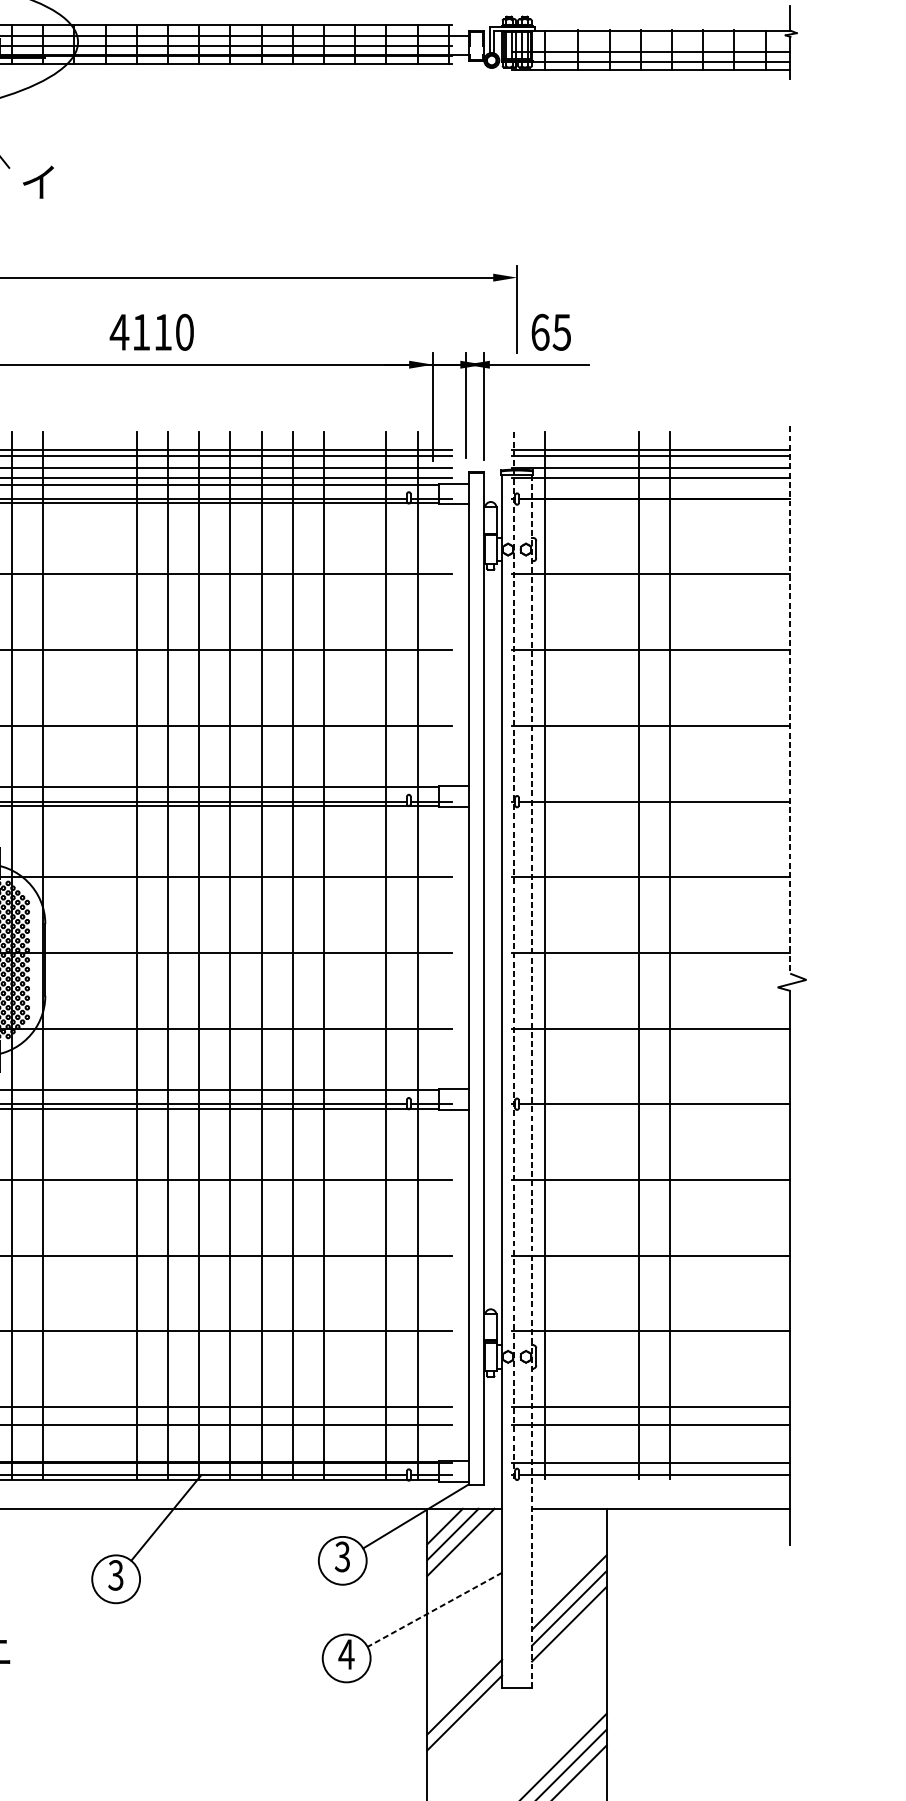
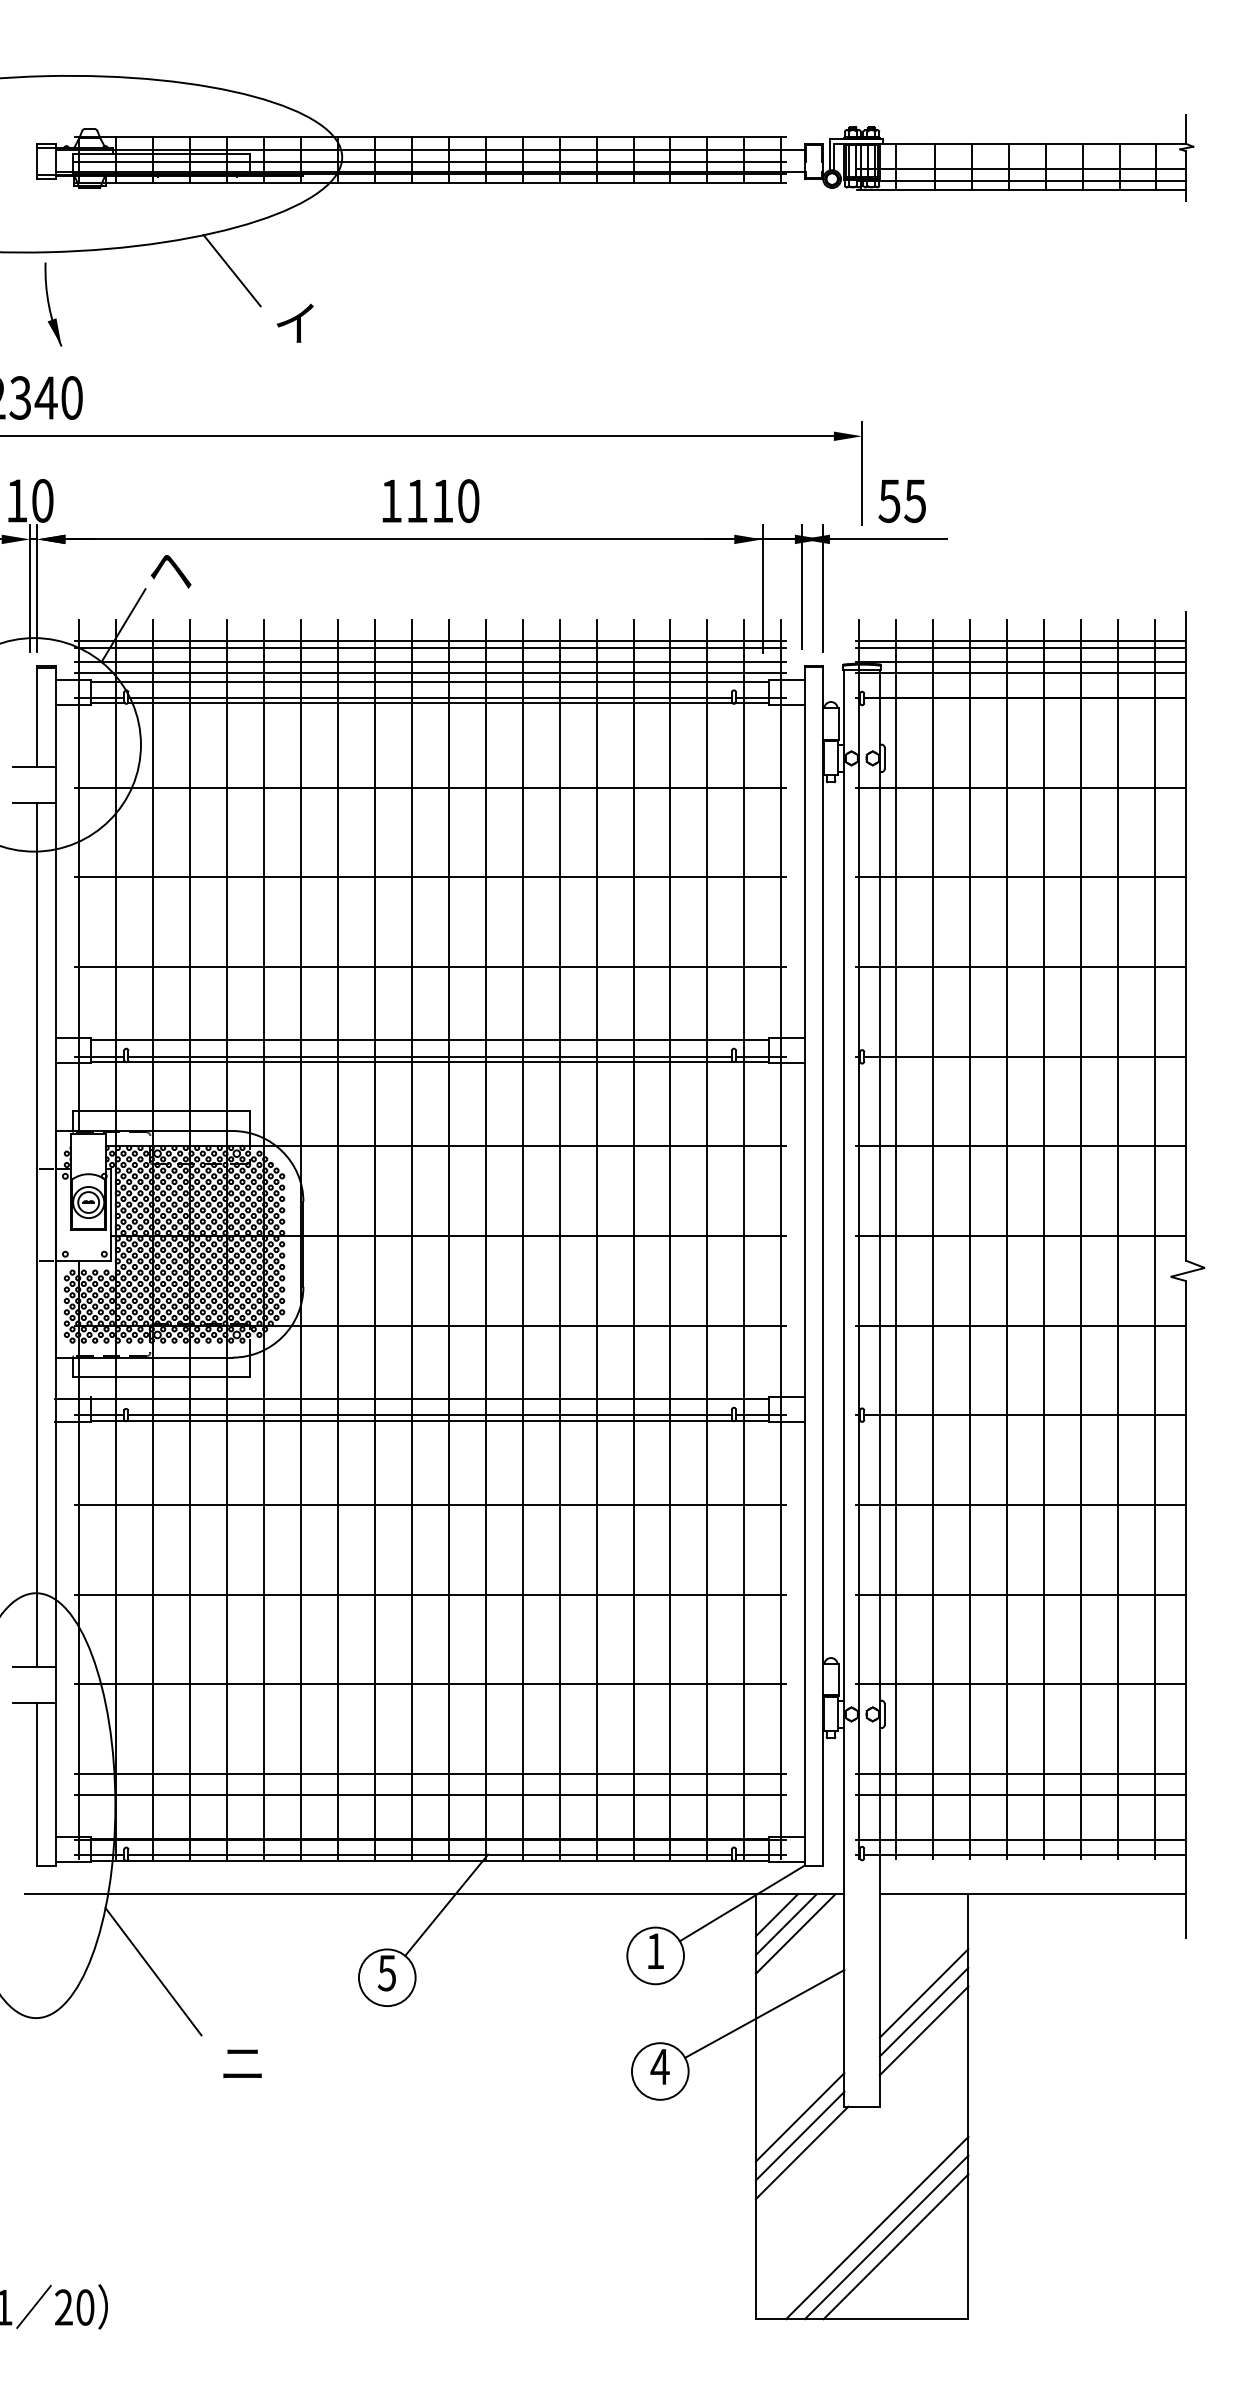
text: (118, 331) -> (390, 500), 4110 -> 1110
text: (540, 332) -> (889, 501), 65 -> 55
line: (790, 700) -> (1185, 936), dashed -> solid
line: (74, 955) -> (337, 1238), added
line: (105, 955) -> (374, 1238), added
line: (355, 955) -> (670, 1238), added
line: (449, 955) -> (781, 1238), added
line: (514, 955) -> (858, 1239), dashed -> solid
line: (576, 955) -> (932, 1238), added
line: (607, 955) -> (969, 1238), added
line: (701, 955) -> (1080, 1238), added
line: (732, 955) -> (1117, 1238), added
line: (763, 955) -> (1154, 1238), added
line: (531, 1081) -> (879, 1388), dashed -> solid
text: (342, 1557) -> (655, 1951), 3 -> 1
text: (115, 1574) -> (386, 1972), 3 -> 5
line: (434, 1609) -> (764, 2013), dashed -> solid
line: (465, 1726) -> (801, 2152), added

